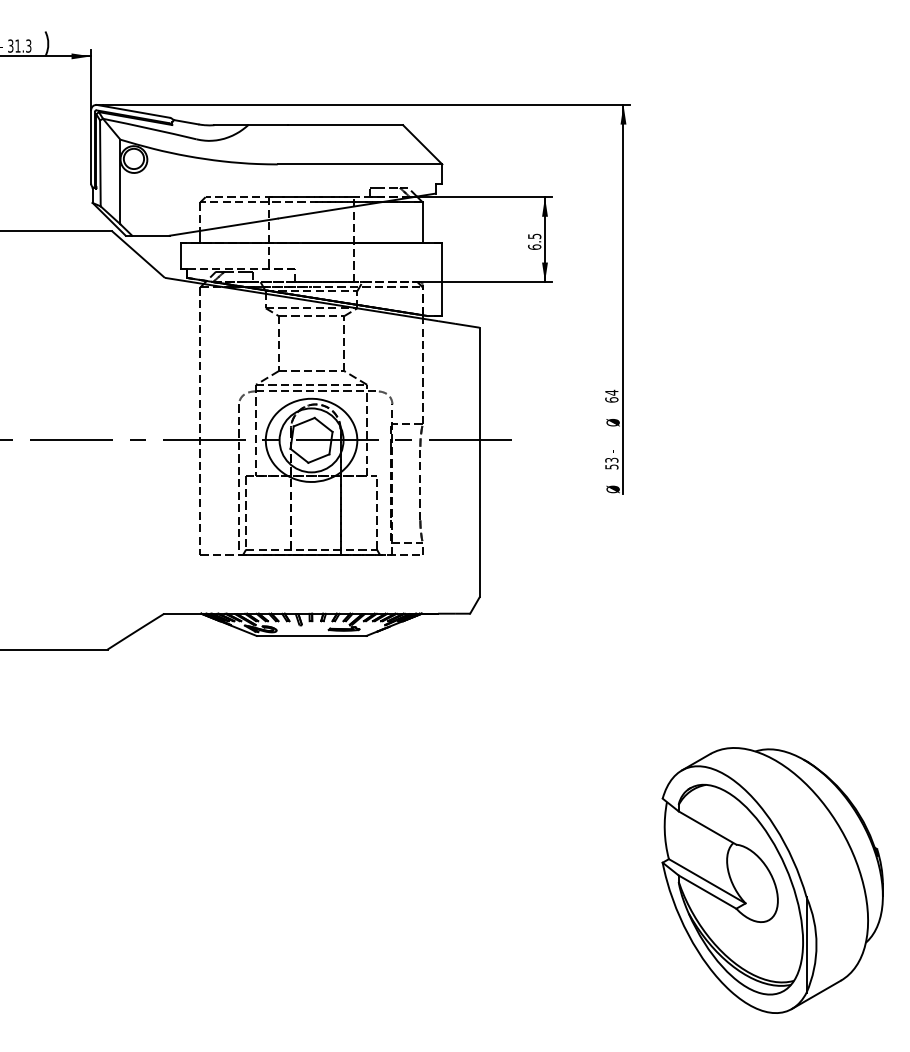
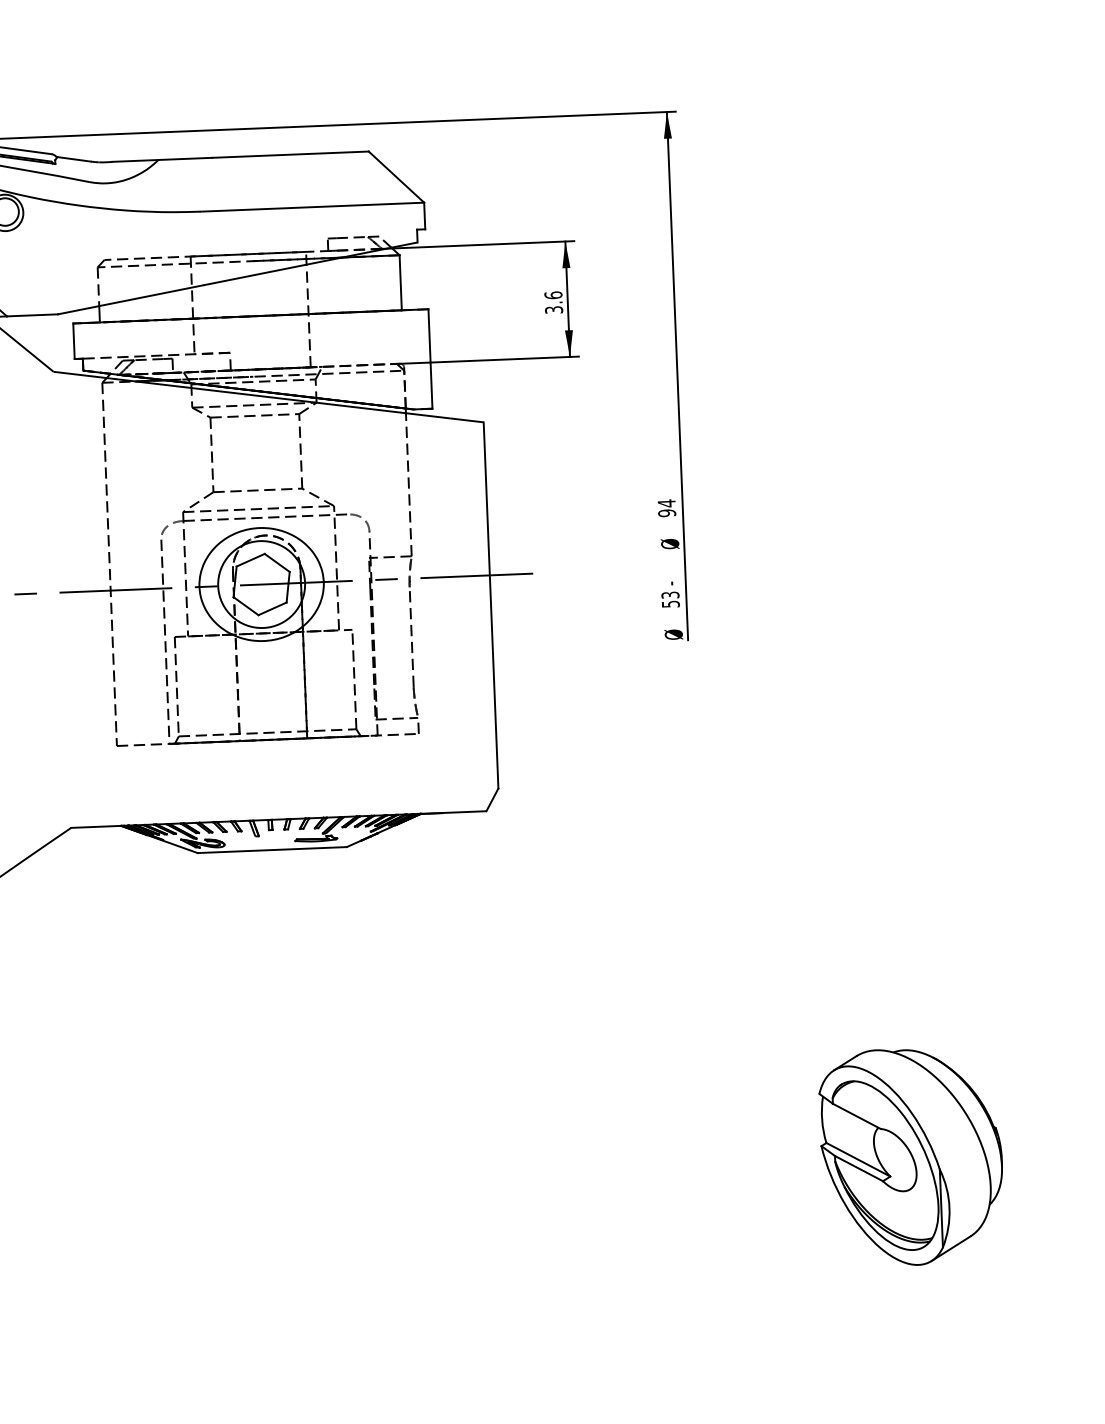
text: (534, 241) -> (553, 302), 6.5 -> 3.6
text: (611, 399) -> (666, 512), 64 -> 94
part: (772, 880) -> (911, 1157), size x0.6

